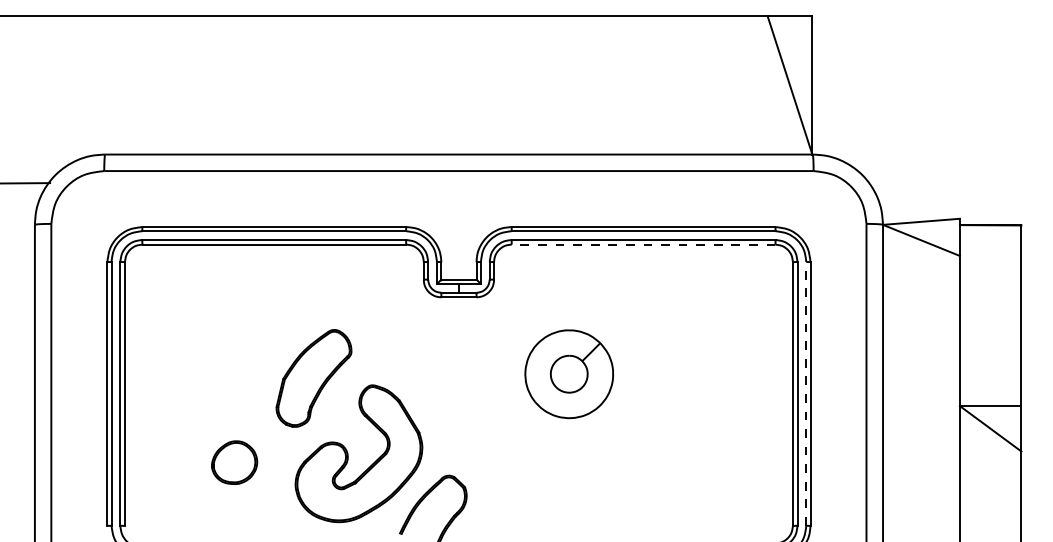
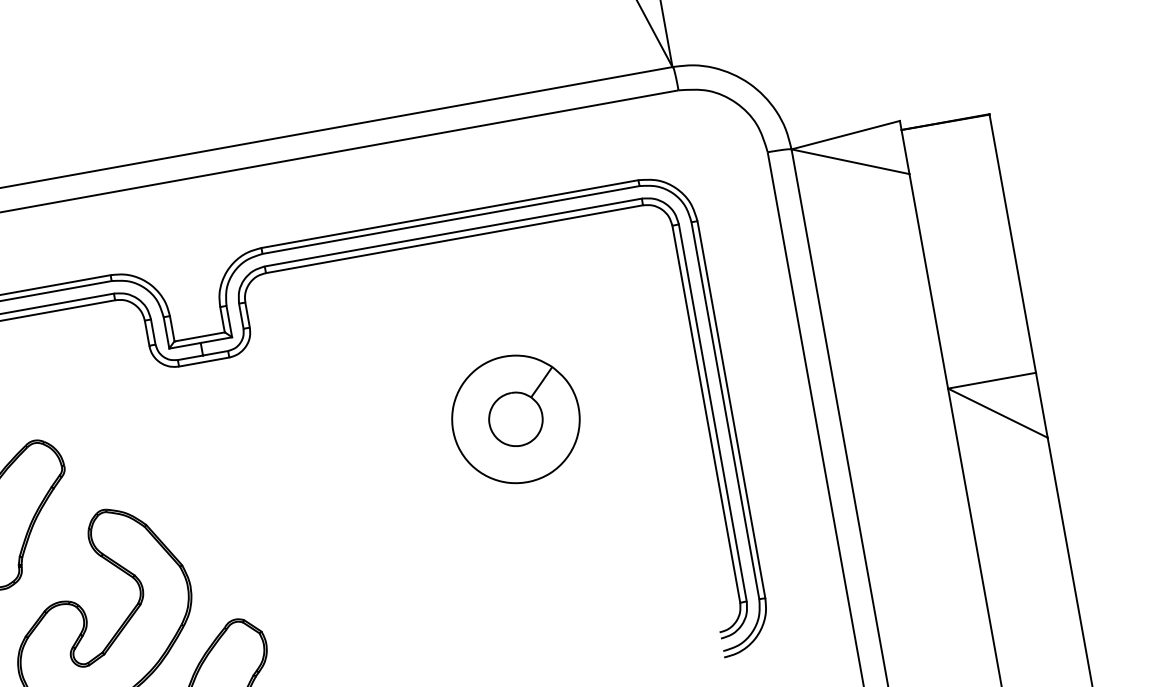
line: (643, 244) -> (454, 239), dashed -> solid
part: (568, 374) -> (514, 419), moved
line: (806, 393) -> (725, 410), dashed -> solid

